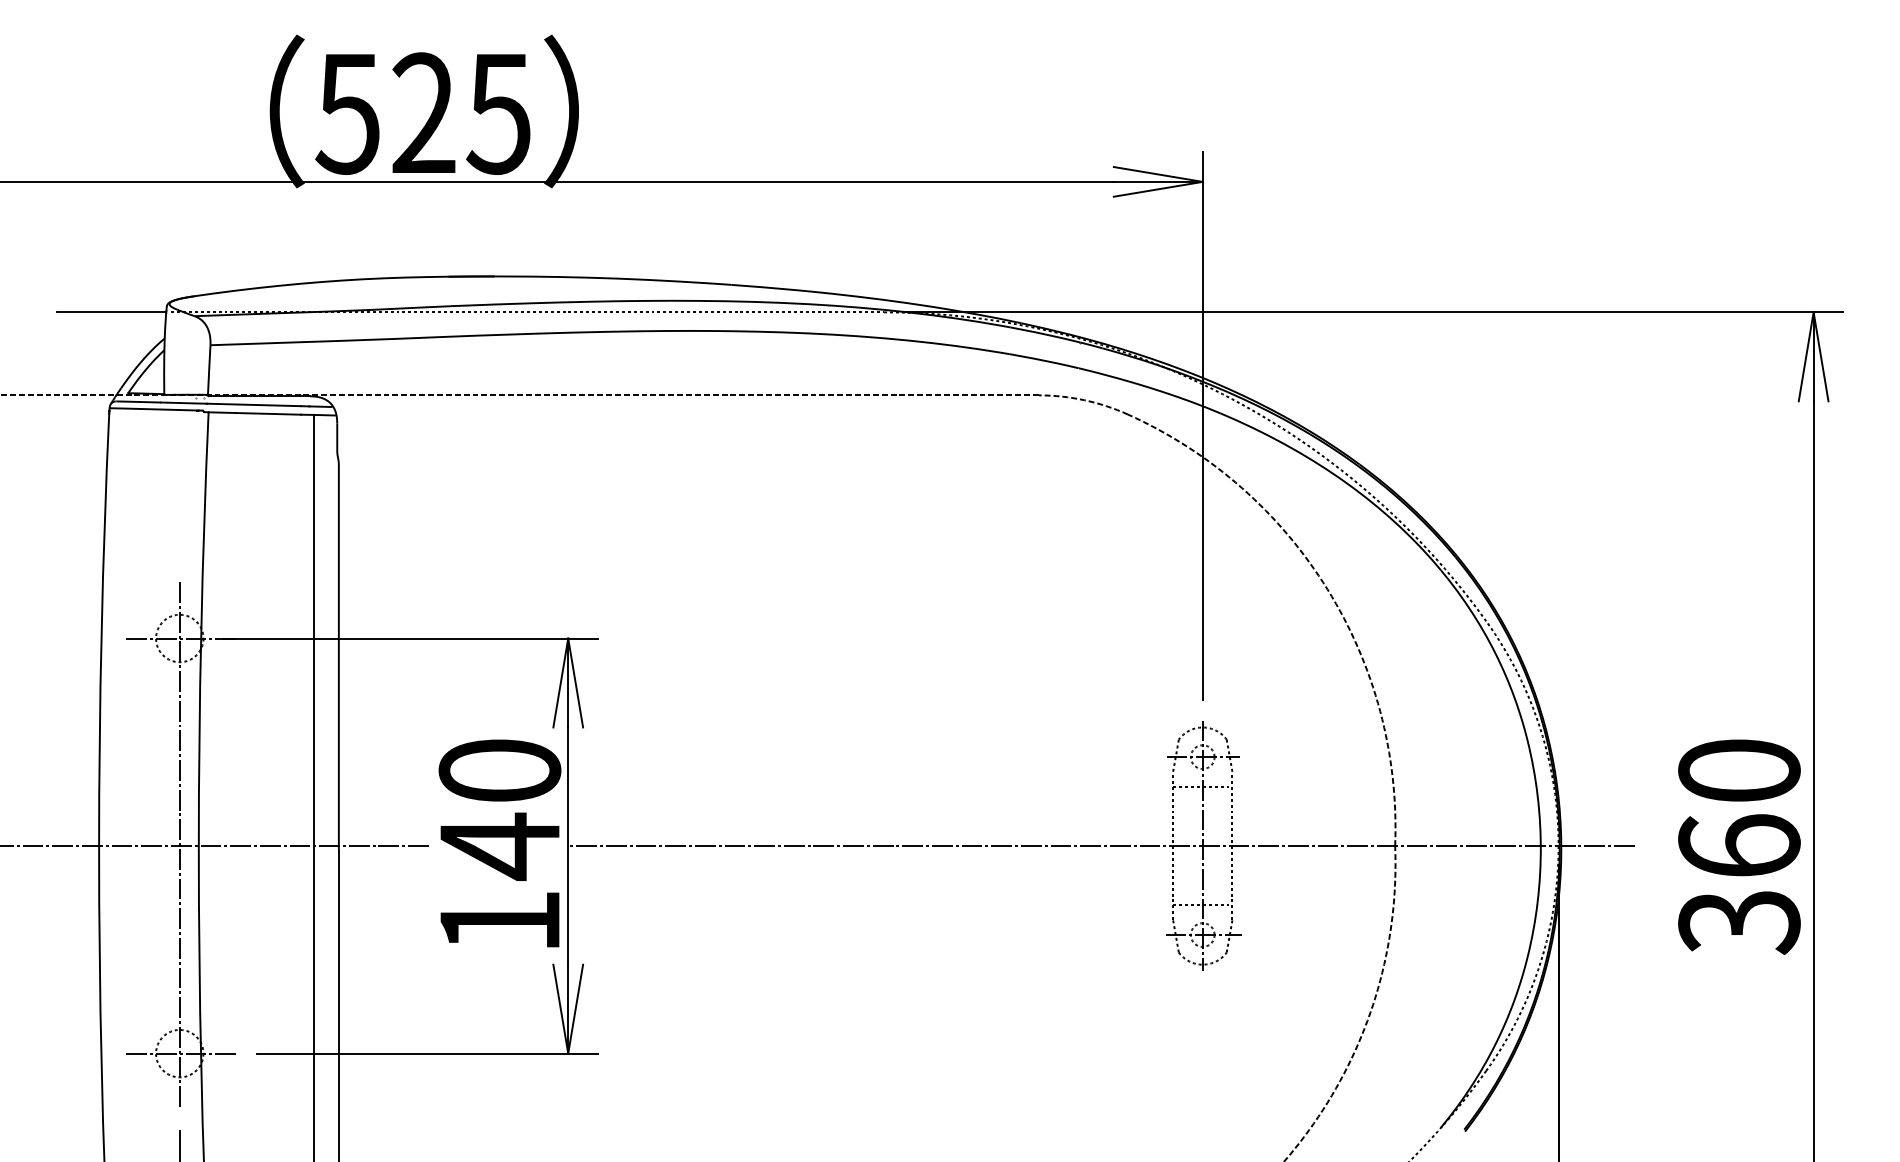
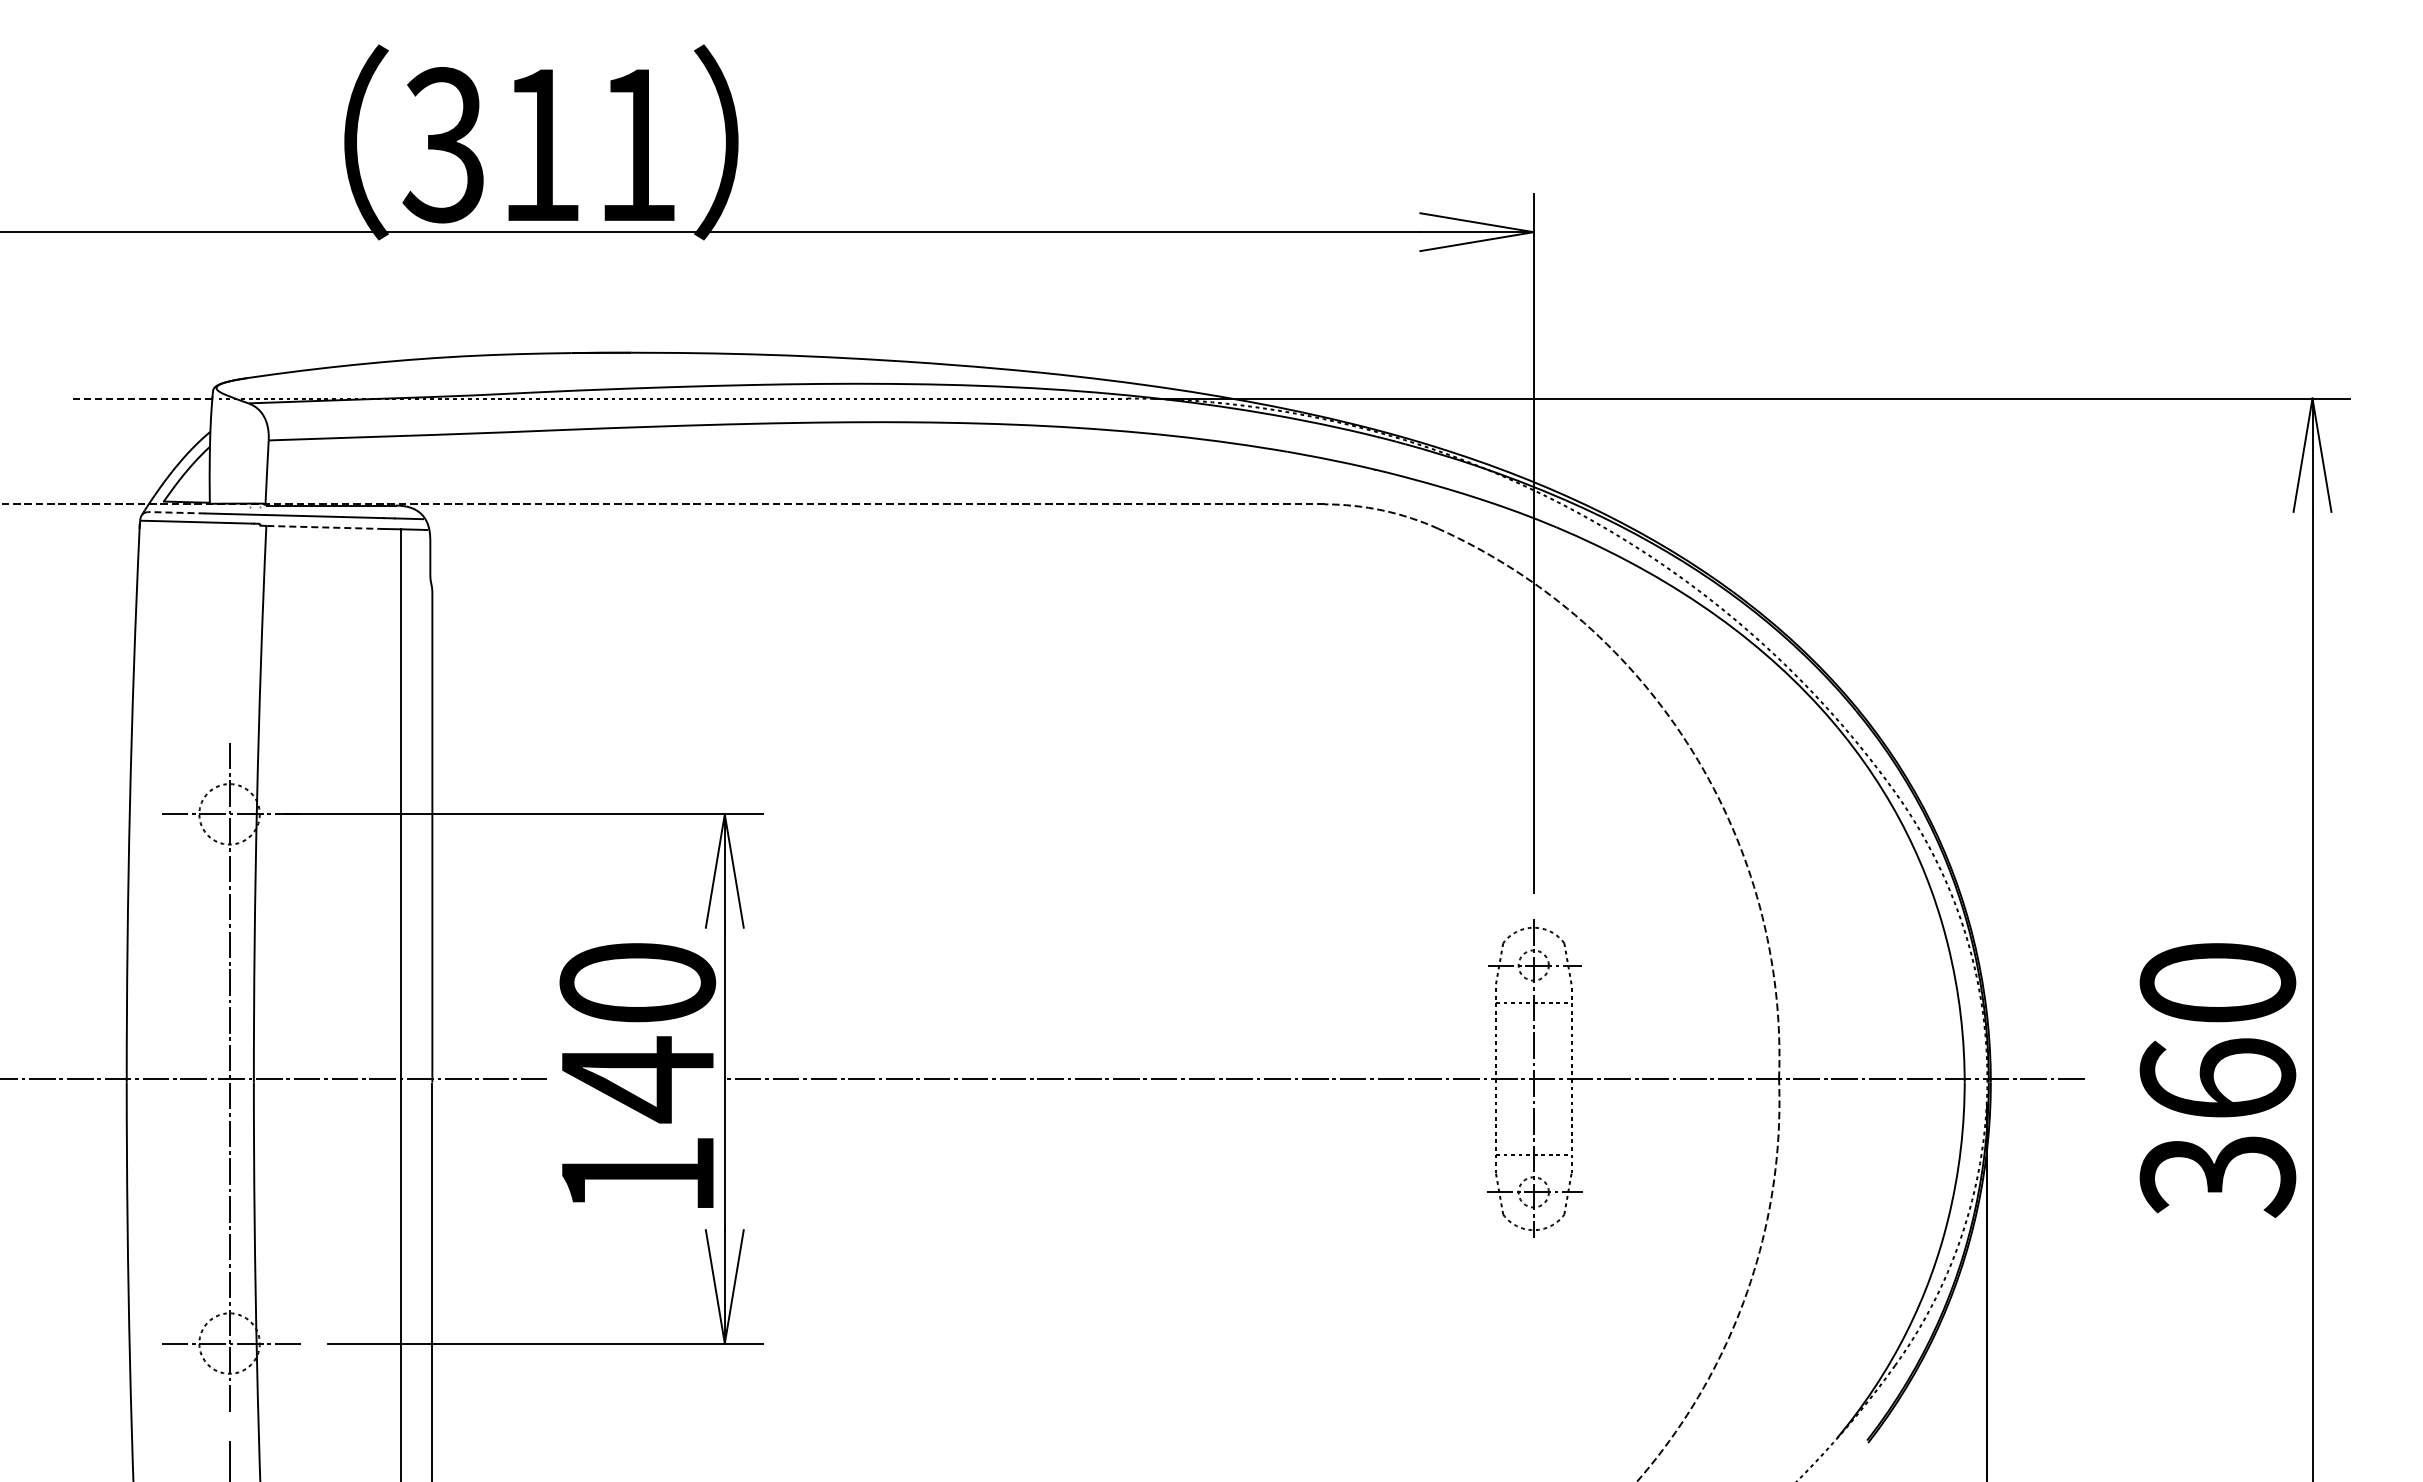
text: (422, 113) -> (539, 145), 525 -> 311
line: (111, 312) -> (142, 398), solid -> dashed
line: (138, 401) -> (176, 512), solid -> dashed
line: (255, 413) -> (325, 527), solid -> dashed

